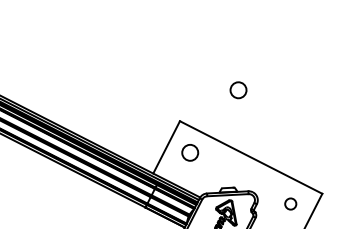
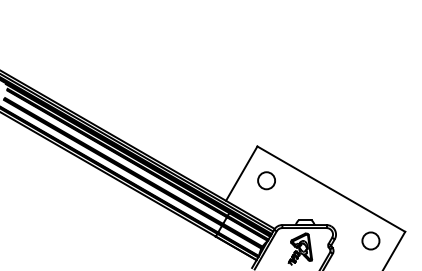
circle: (238, 90) -> (321, 116), removed
circle: (290, 203) -> (370, 240), size x1.43

